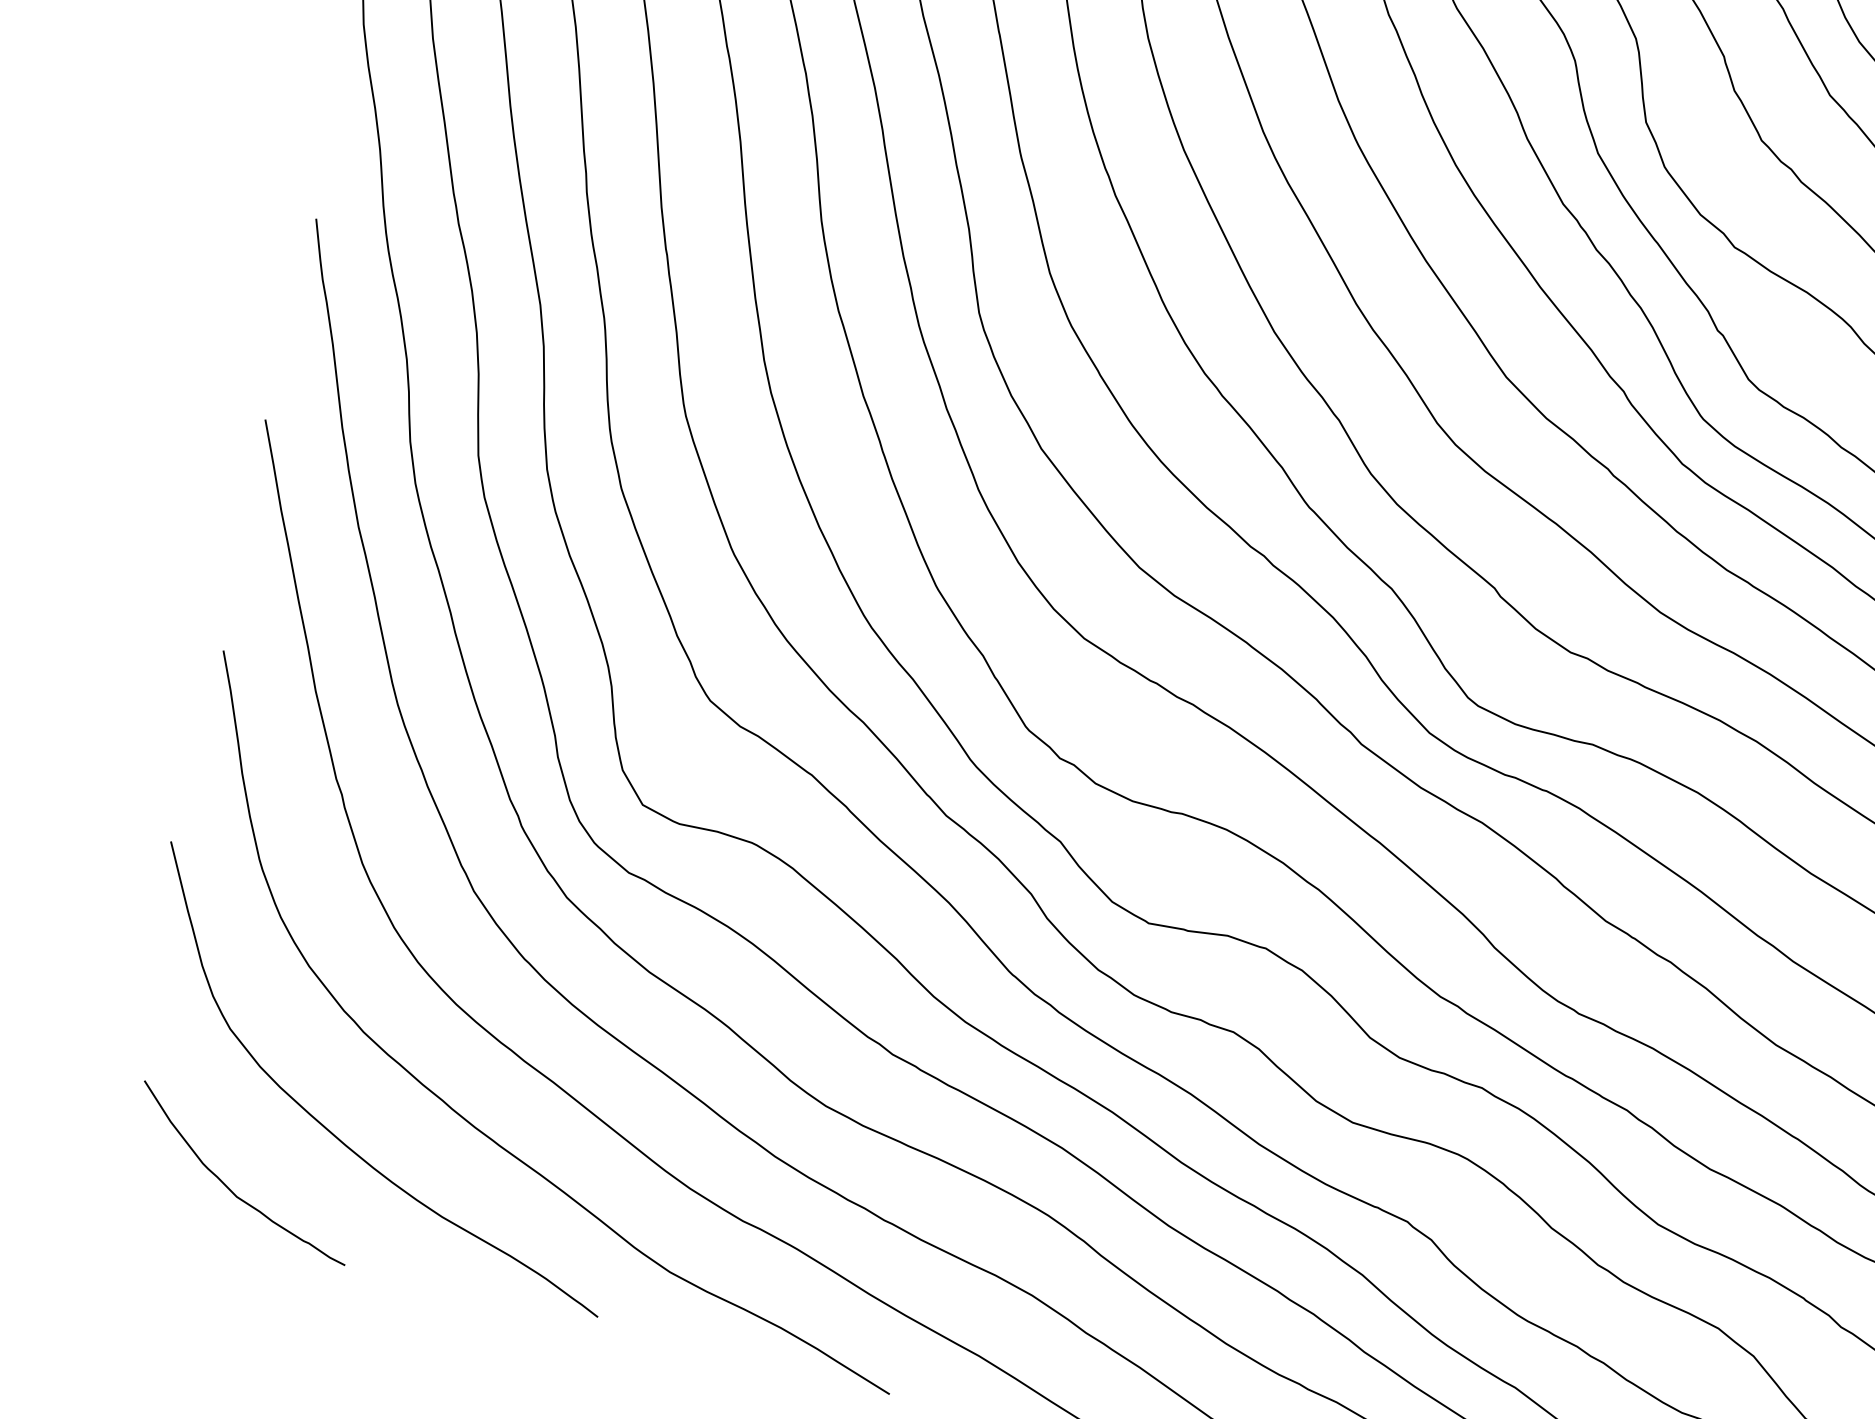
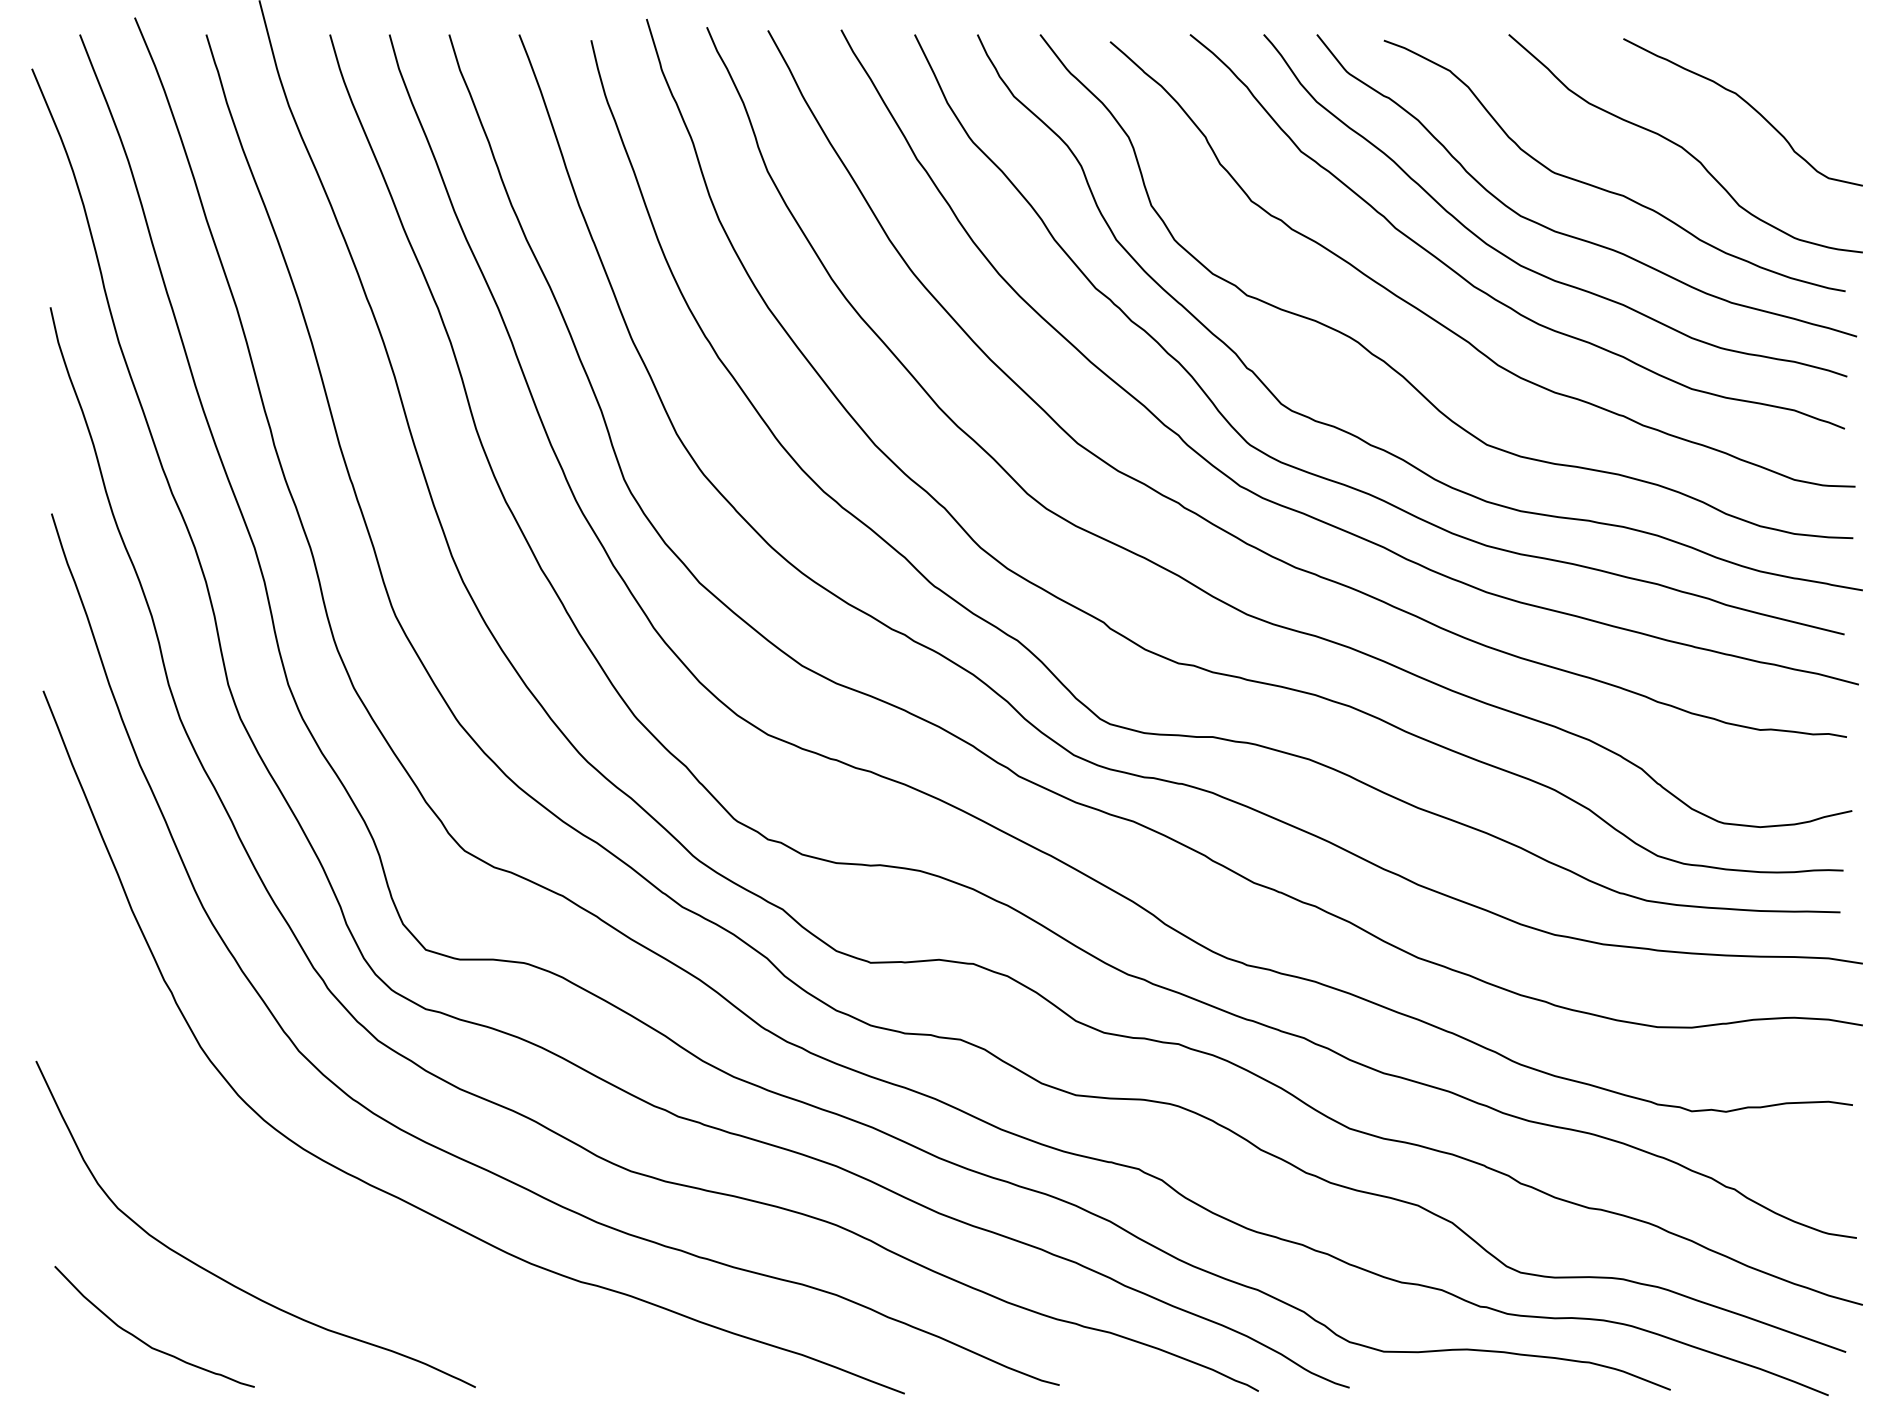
curve: (474, 1125) -> (339, 1247), removed

